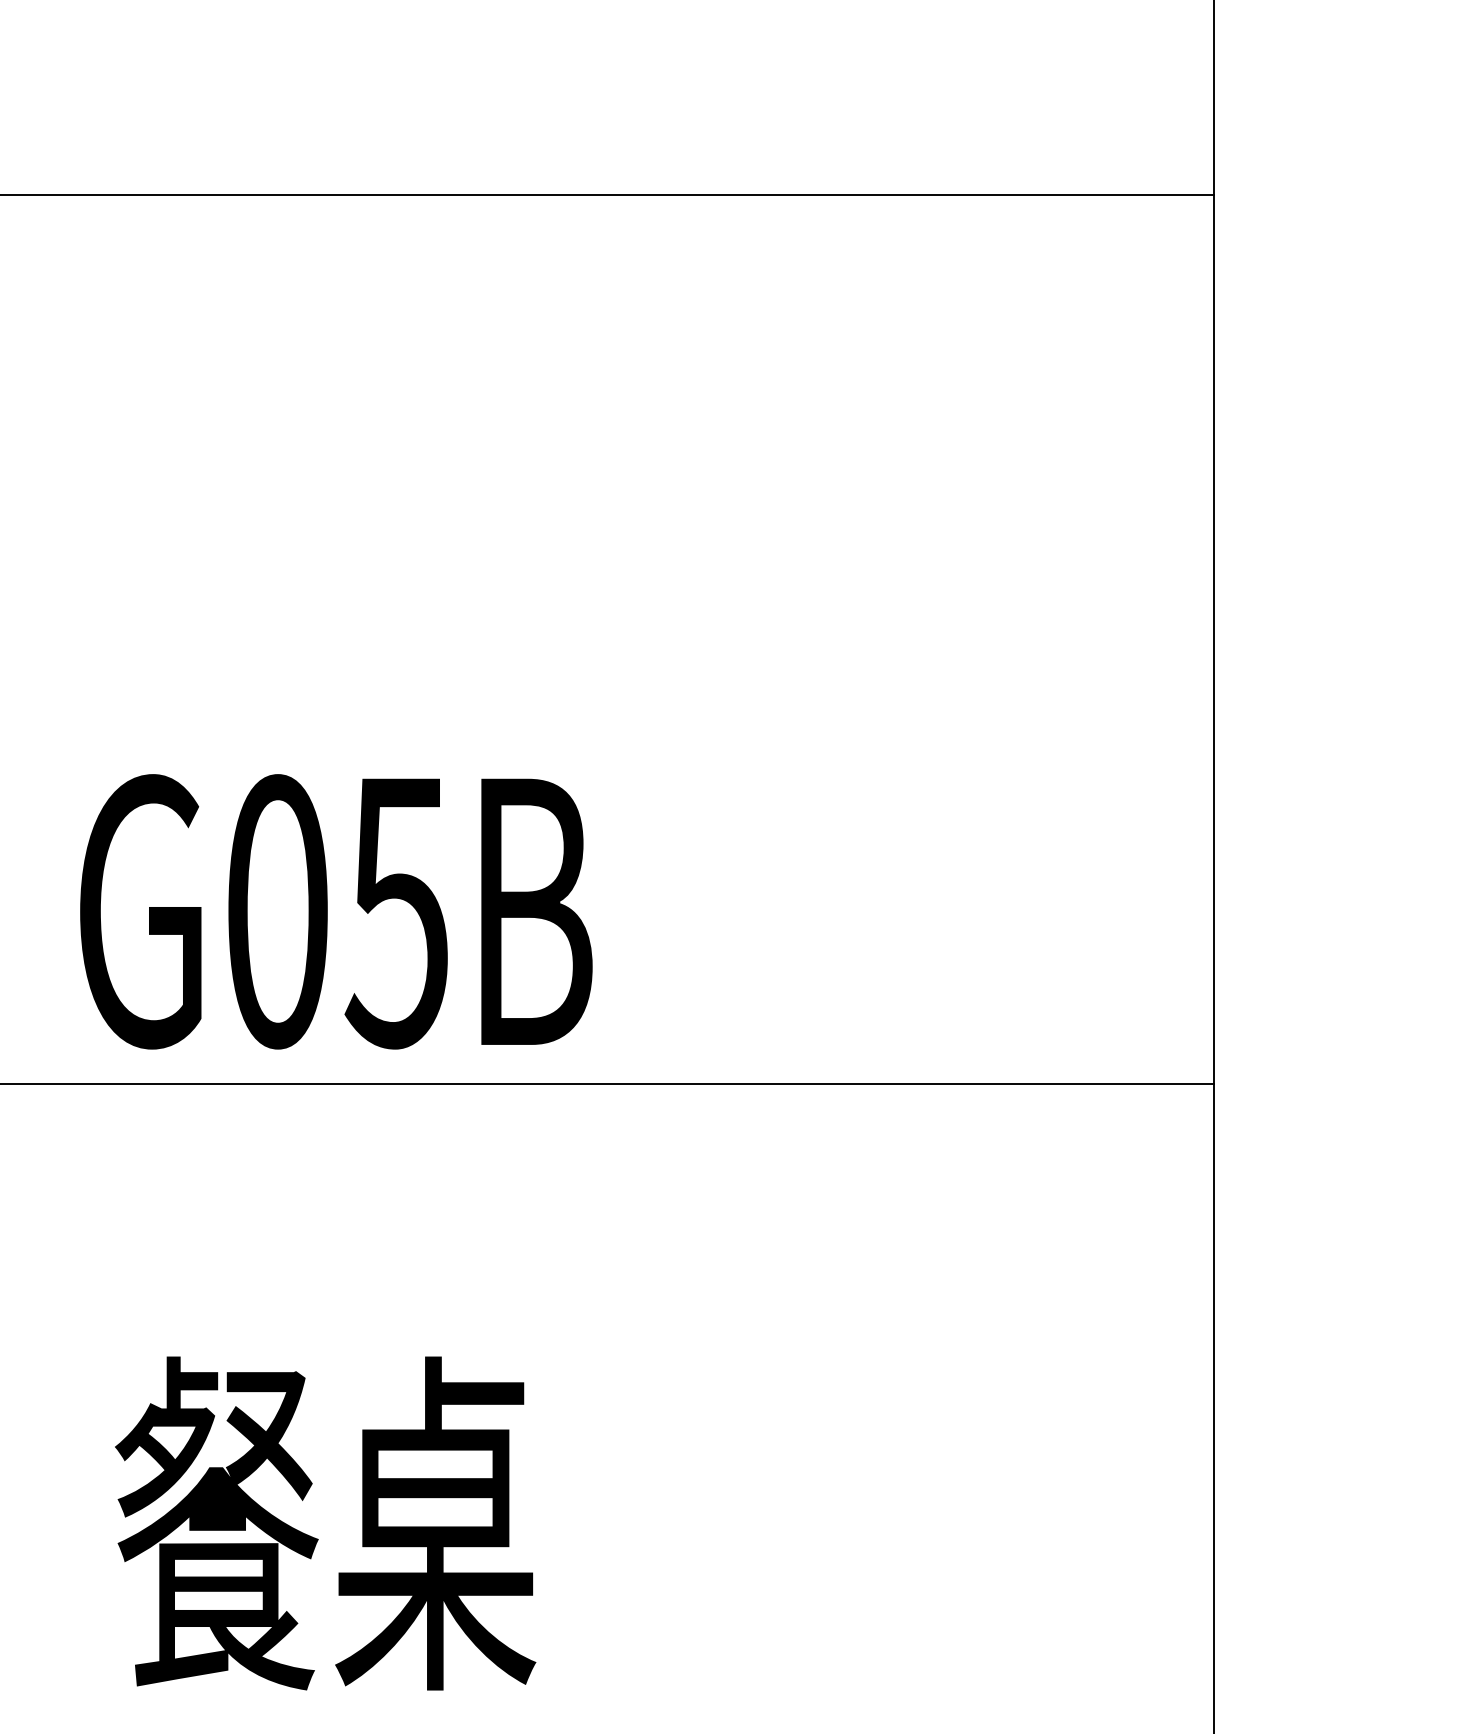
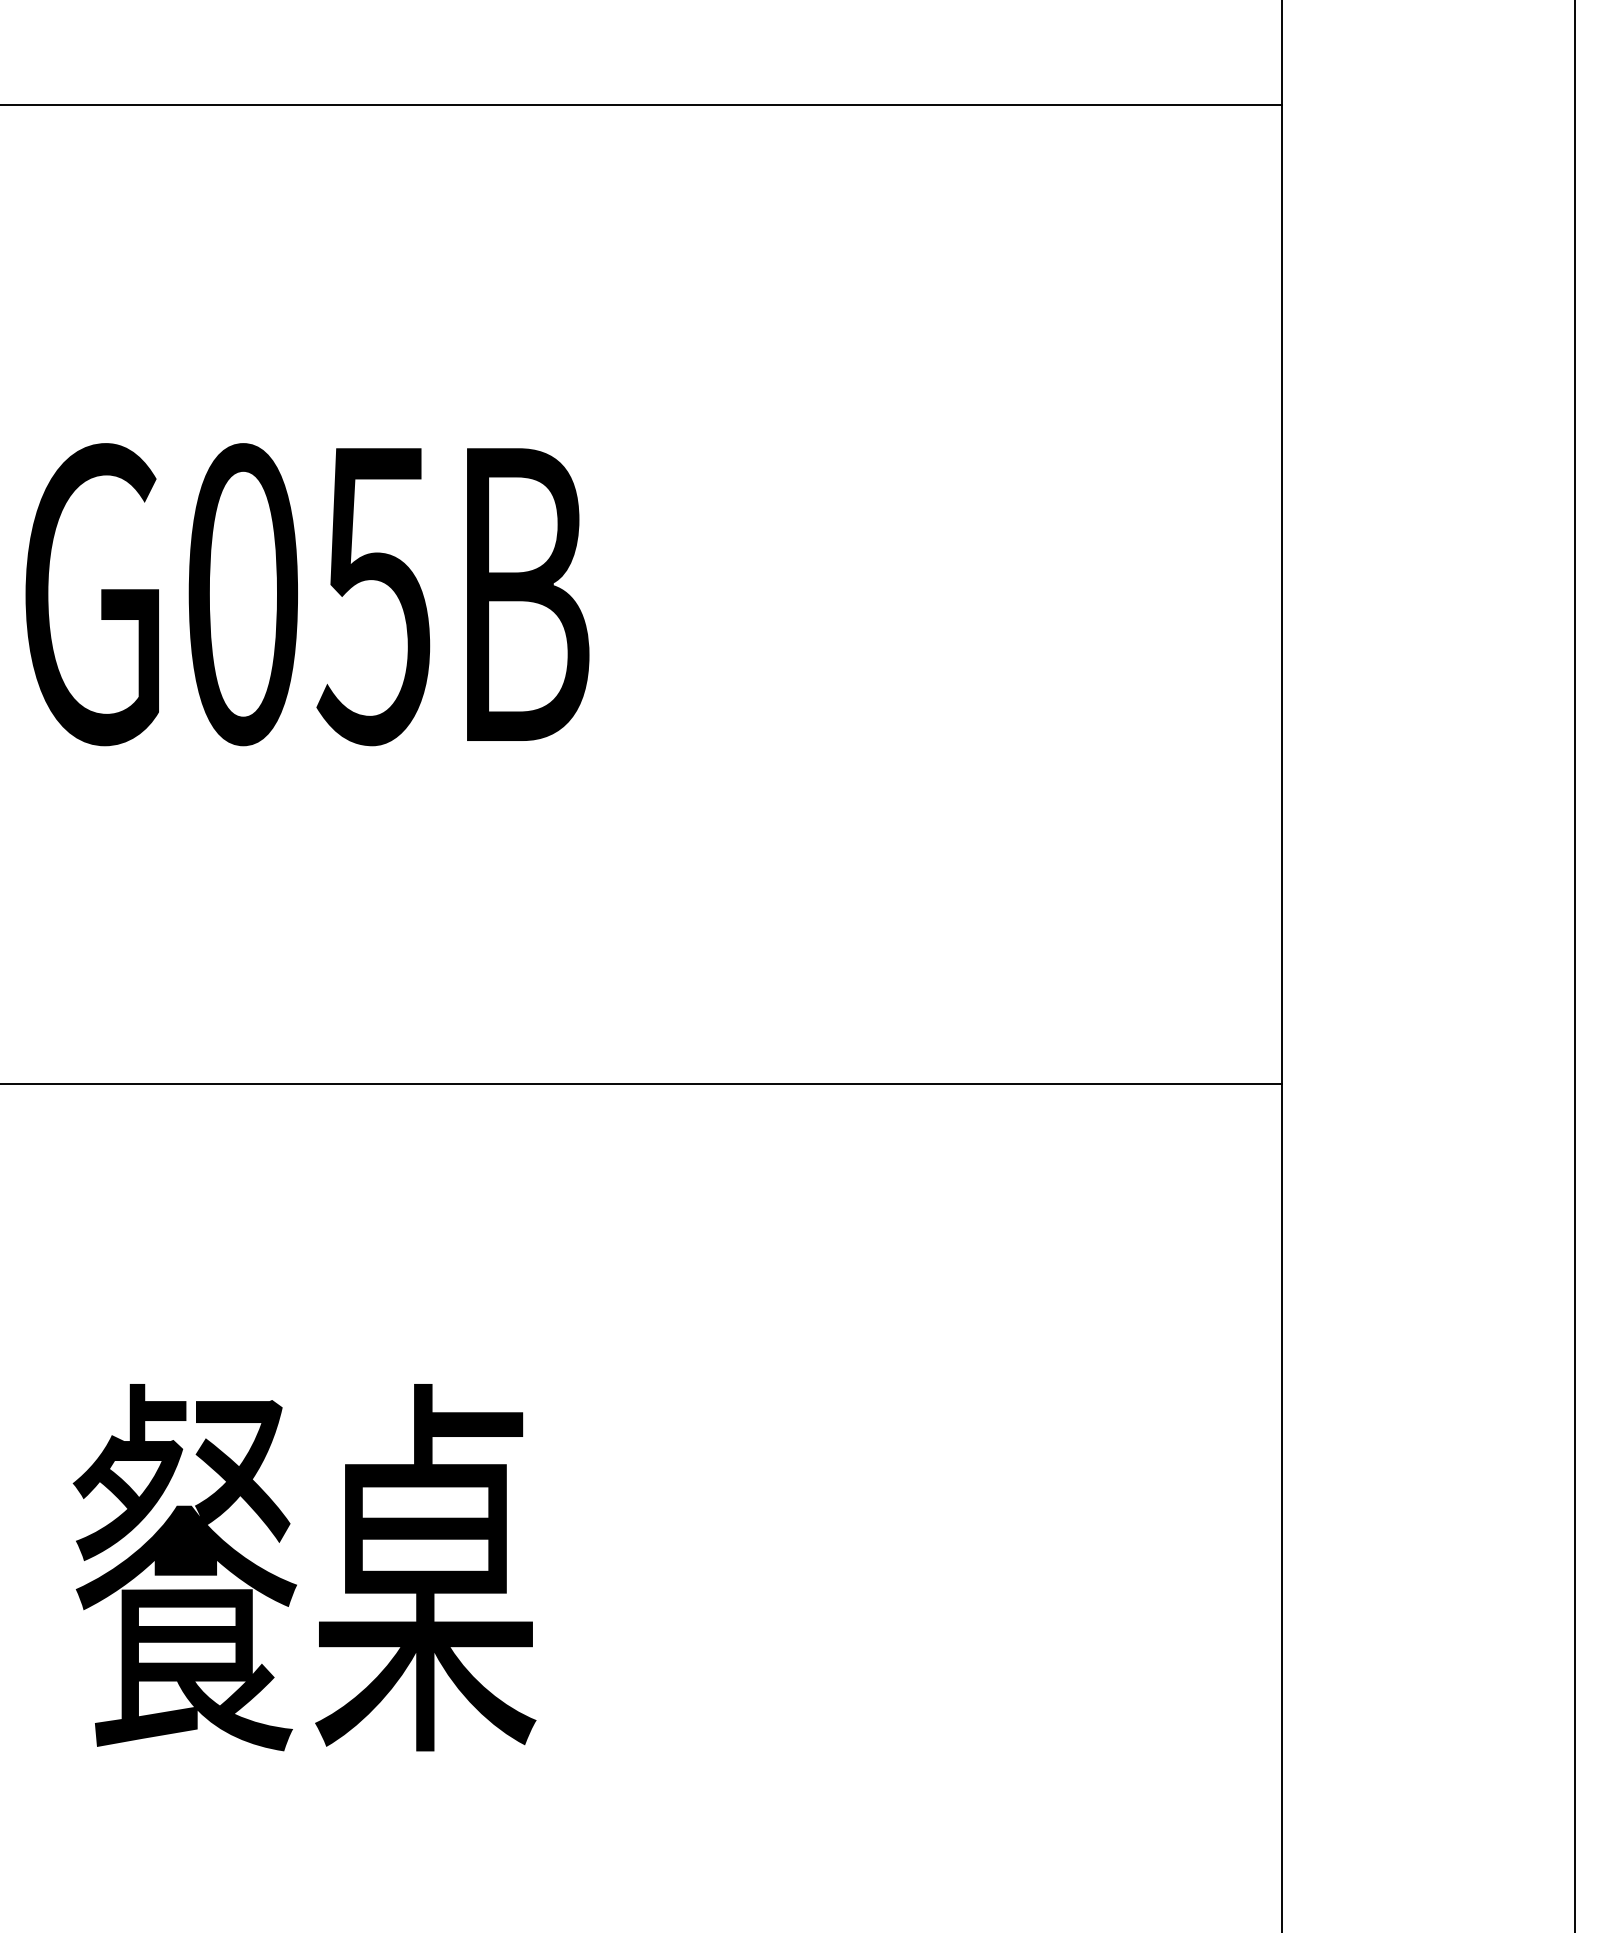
text: (336, 911) -> (307, 594), moved

